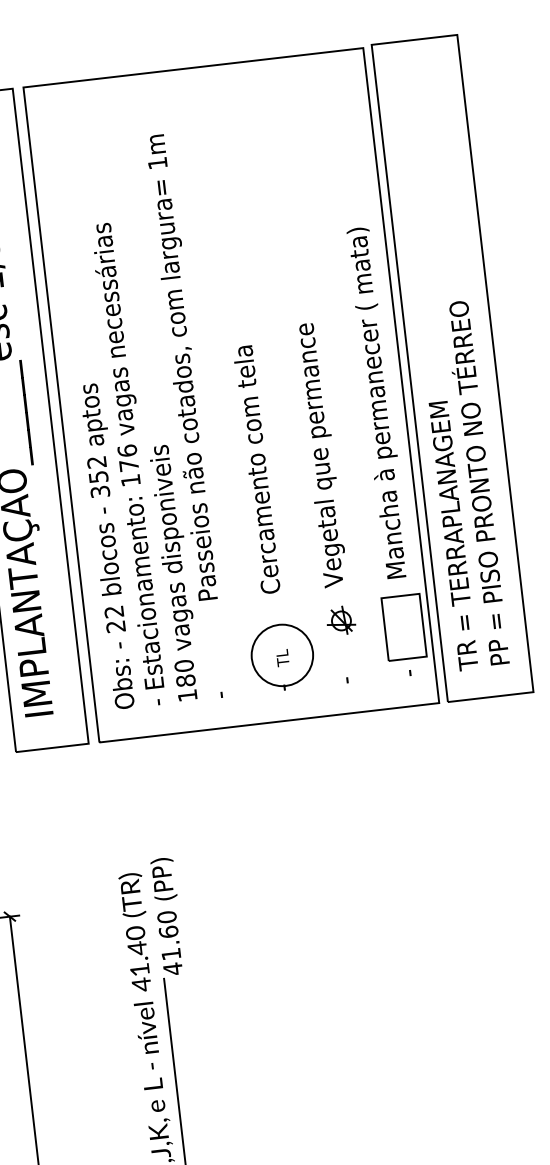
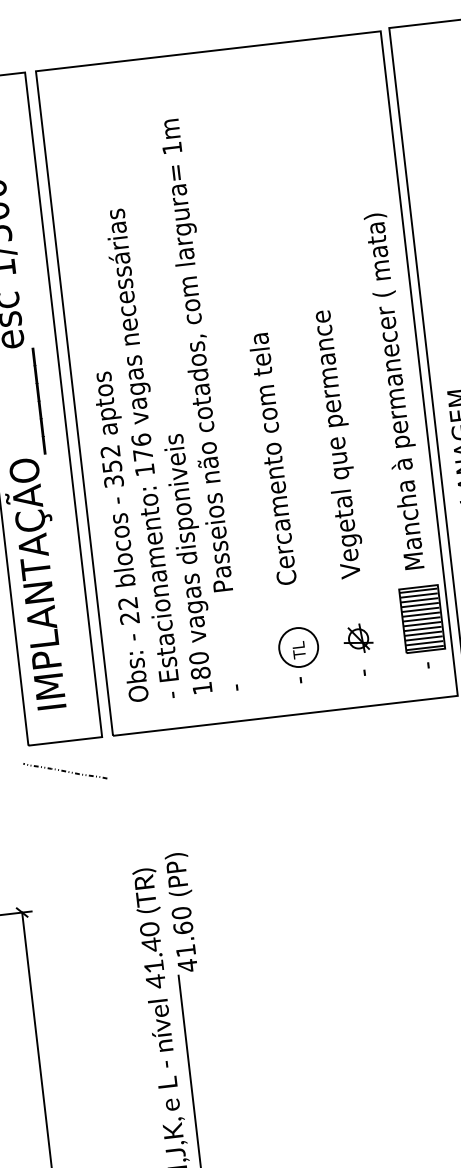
part: (341, 619) -> (358, 637), moved
hatch: (403, 627) -> (421, 619), added
circle: (282, 655) -> (298, 647), size x0.62
curve: (52, 777) -> (65, 771), added

